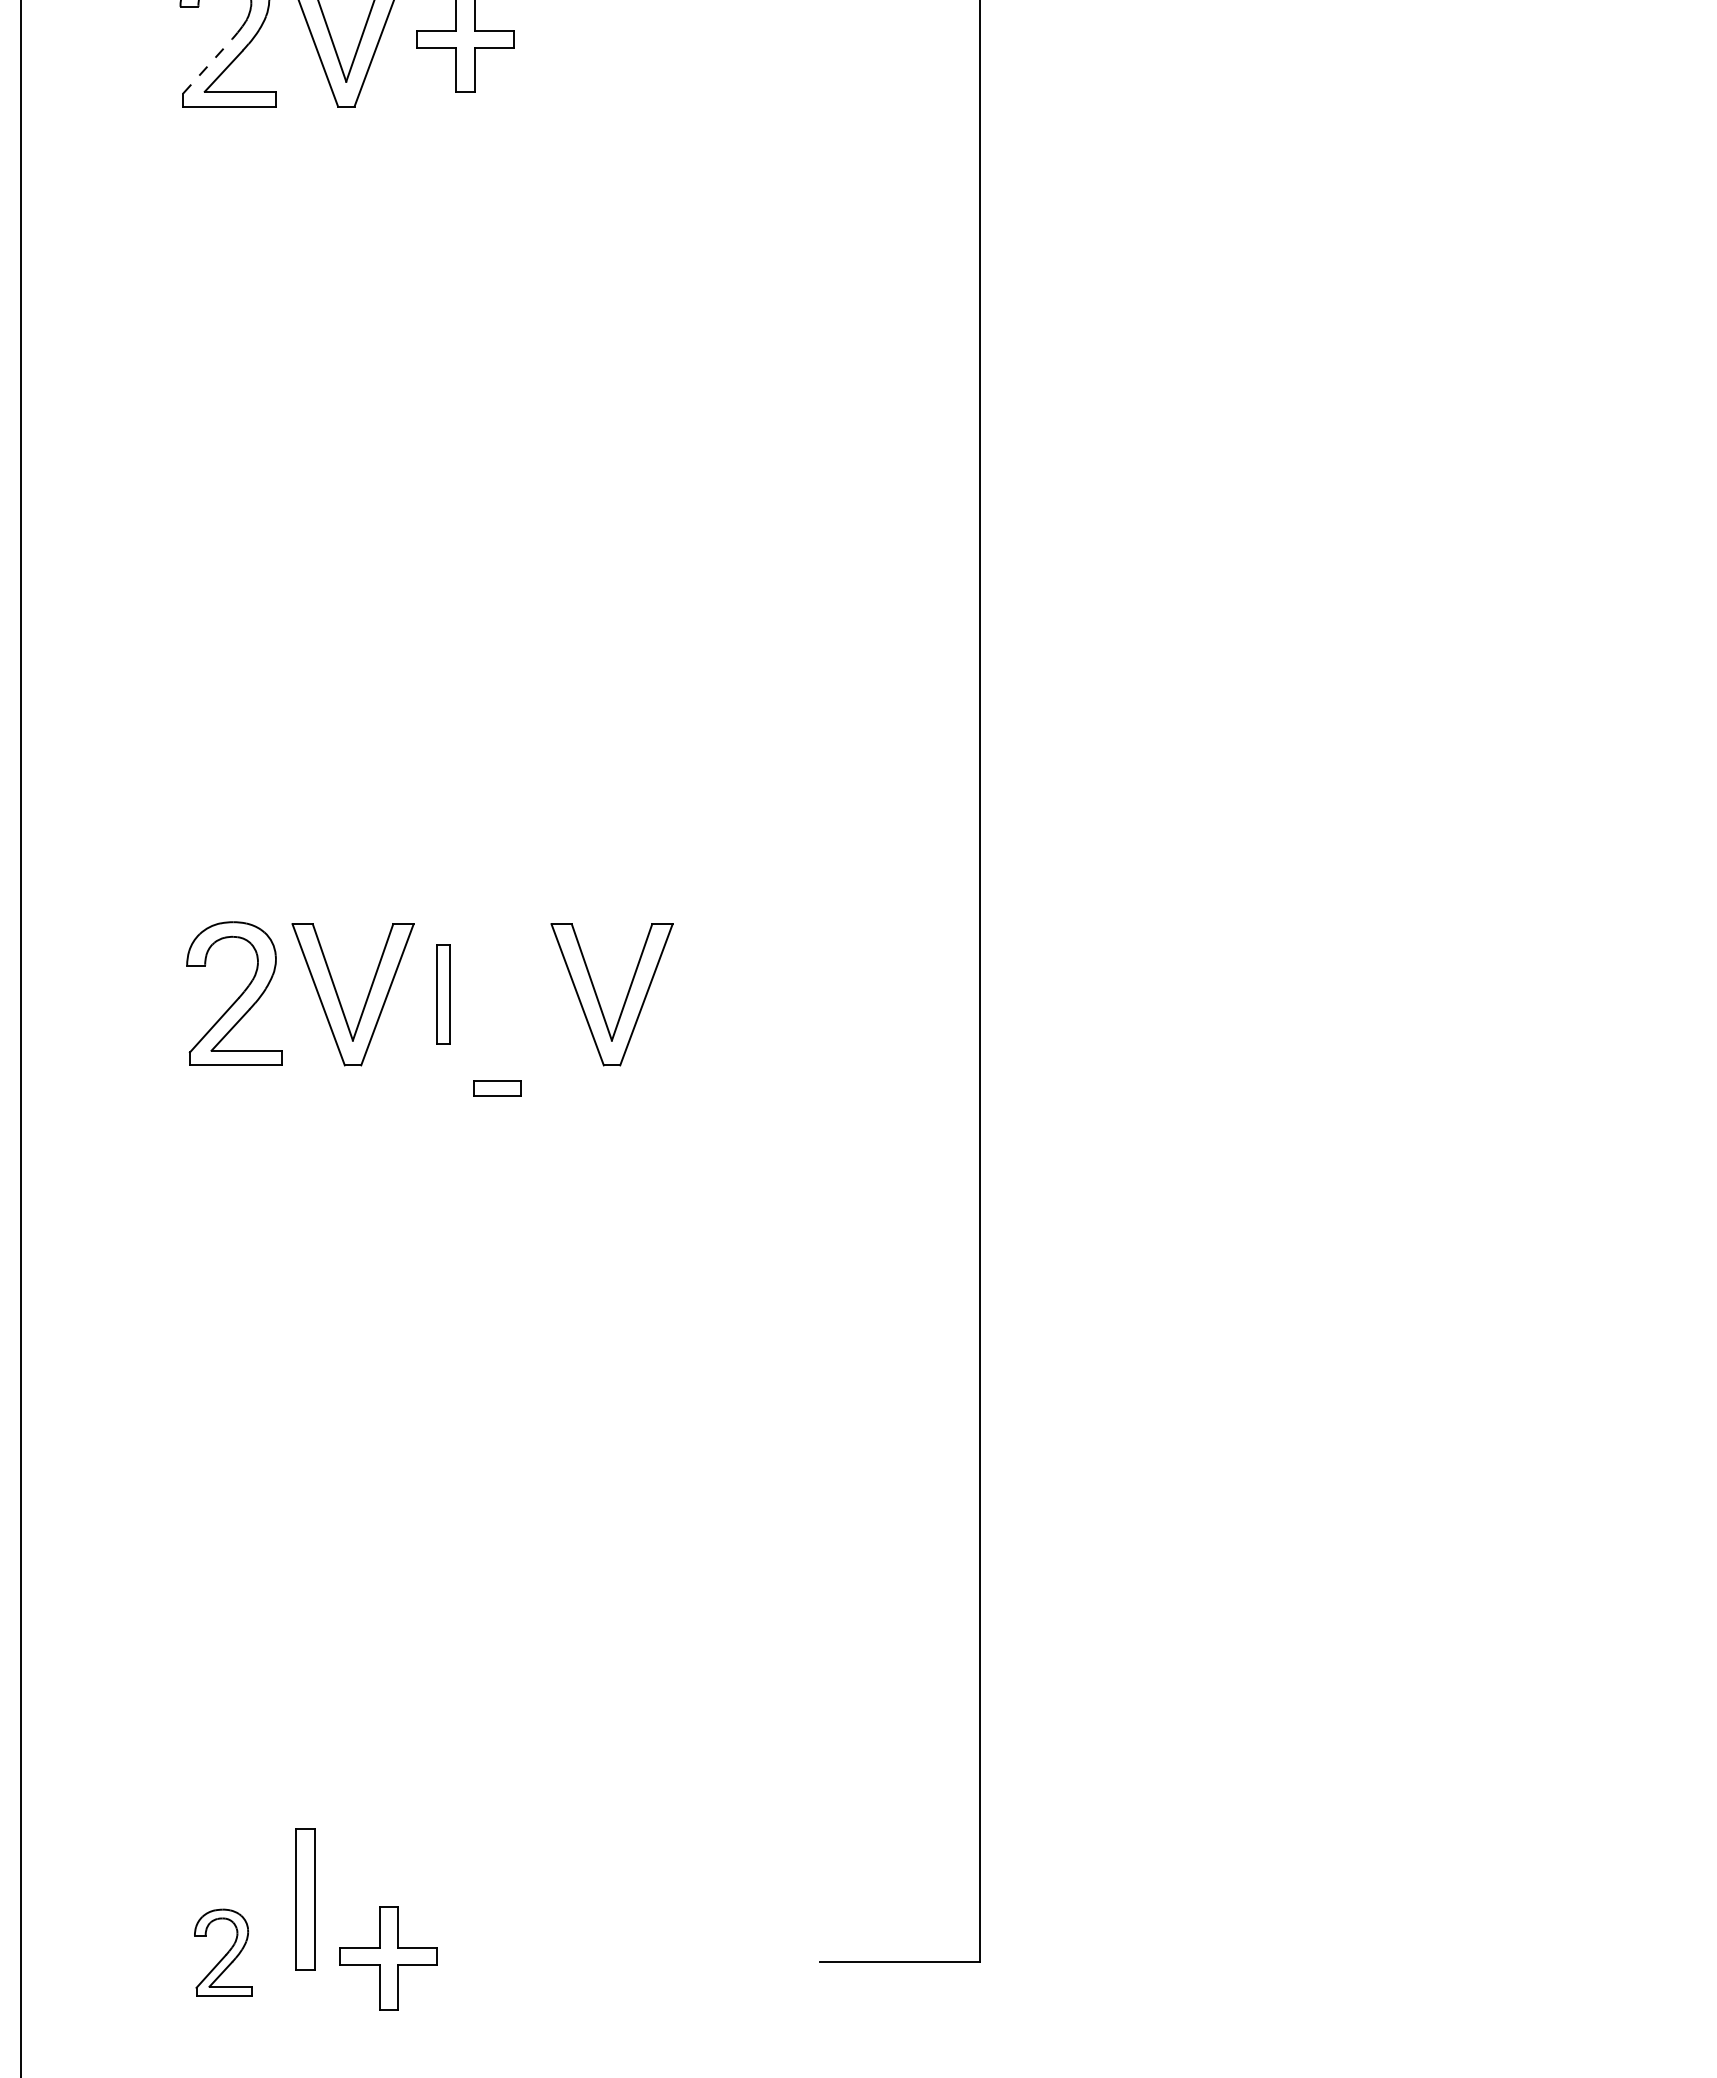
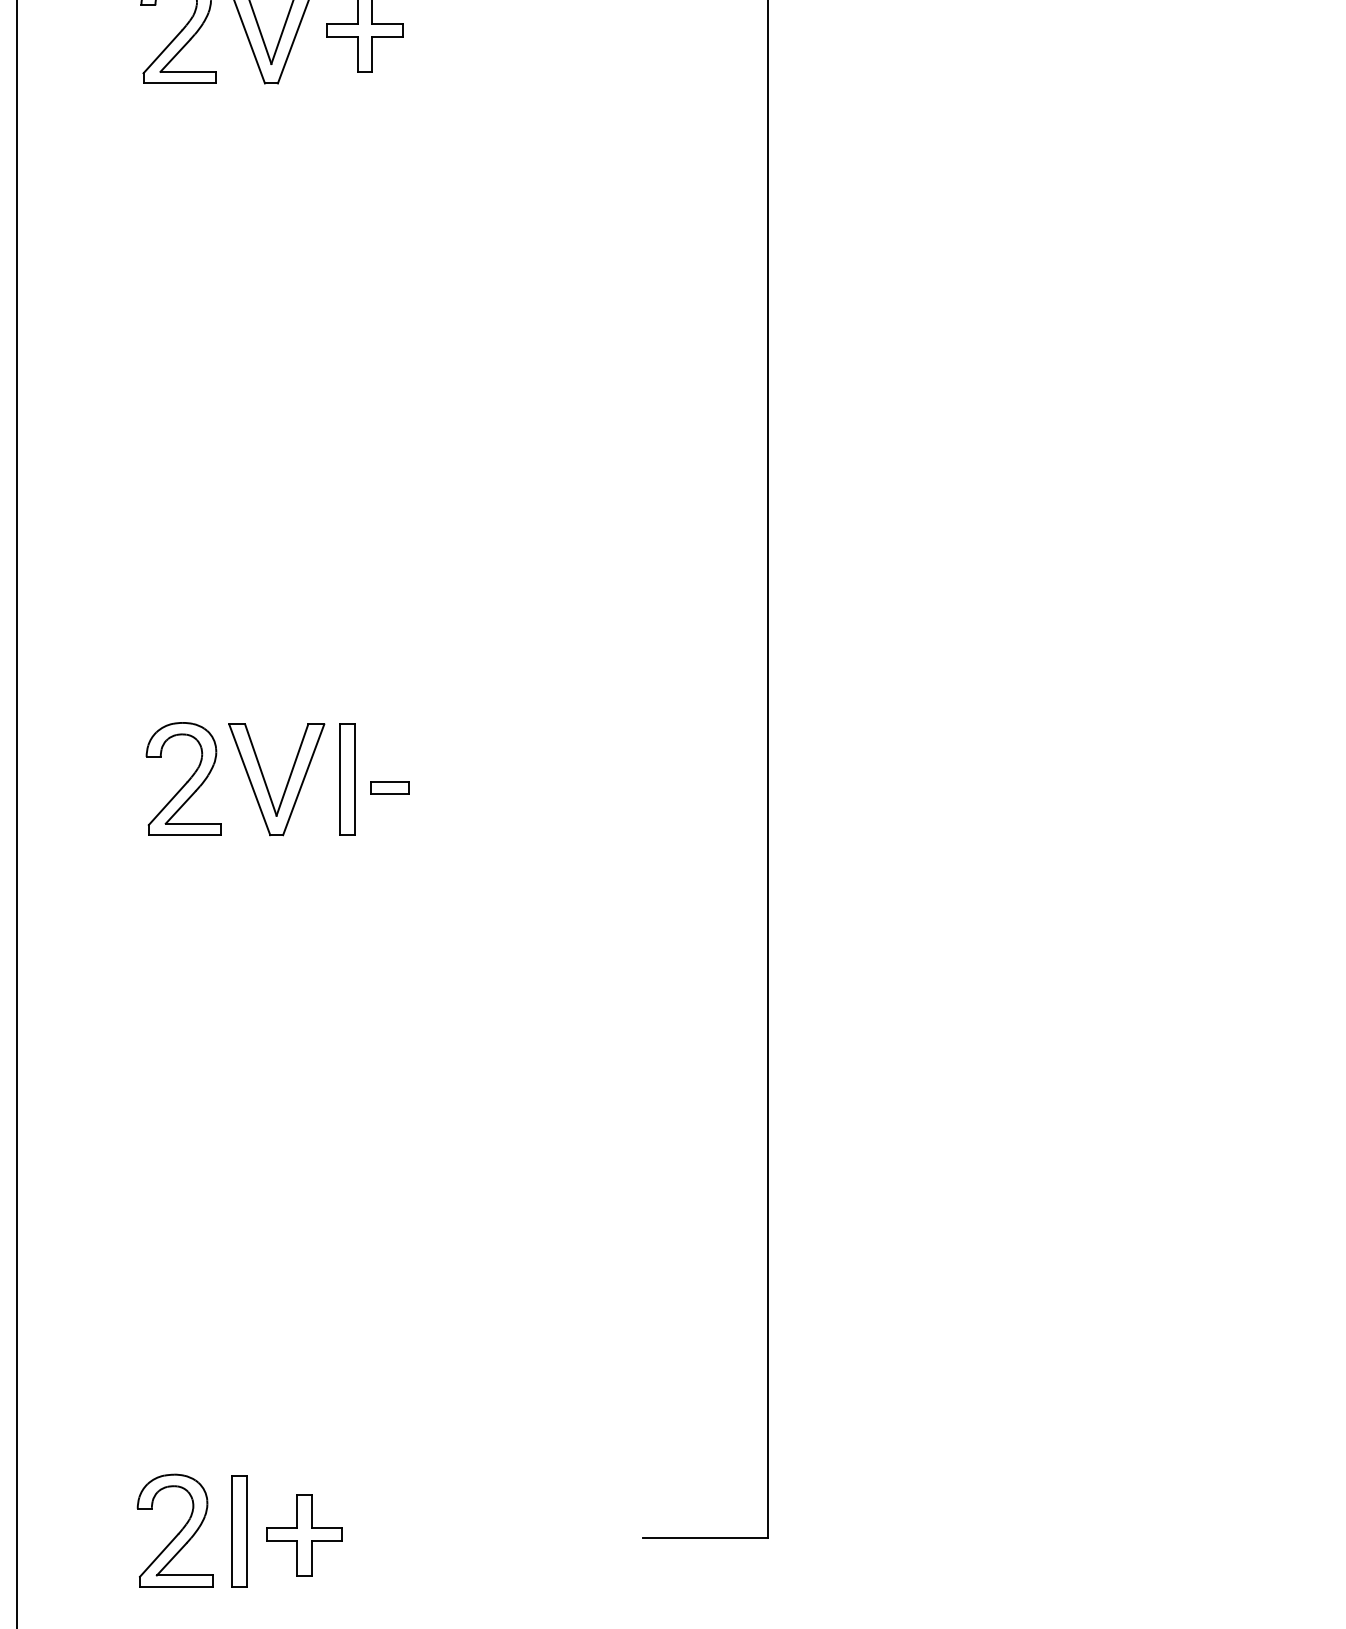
line: (207, 66) -> (162, 52), dashed -> solid
part: (443, 994) -> (347, 779), size x1.43
part: (599, 1000) -> (469, 784), removed
part: (497, 1088) -> (389, 788), moved
part: (305, 1899) -> (239, 1531), moved
part: (223, 1952) -> (175, 1530), size x1.67

